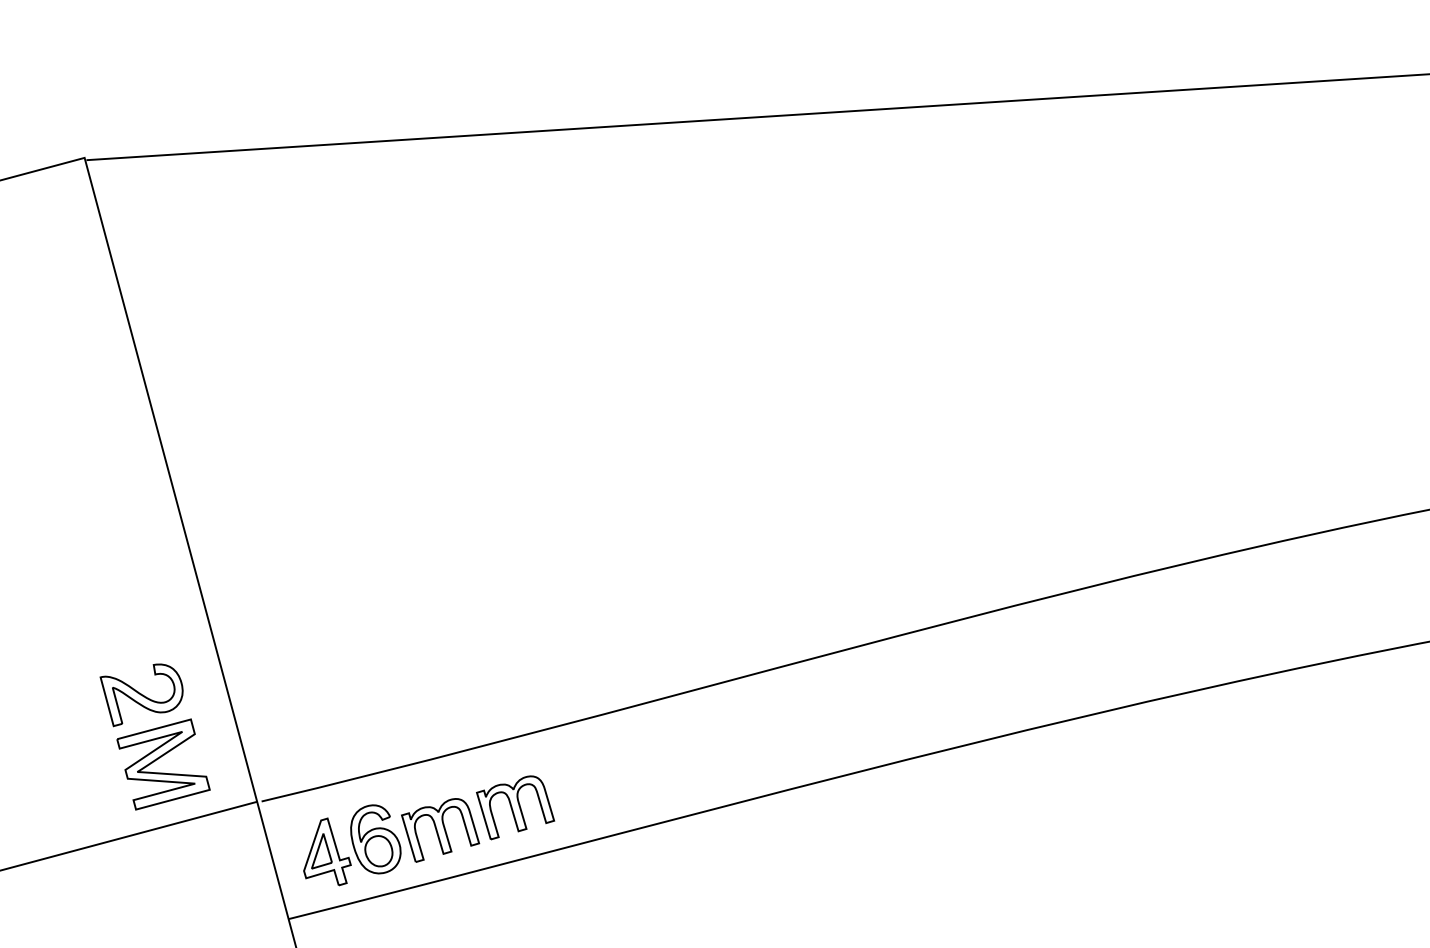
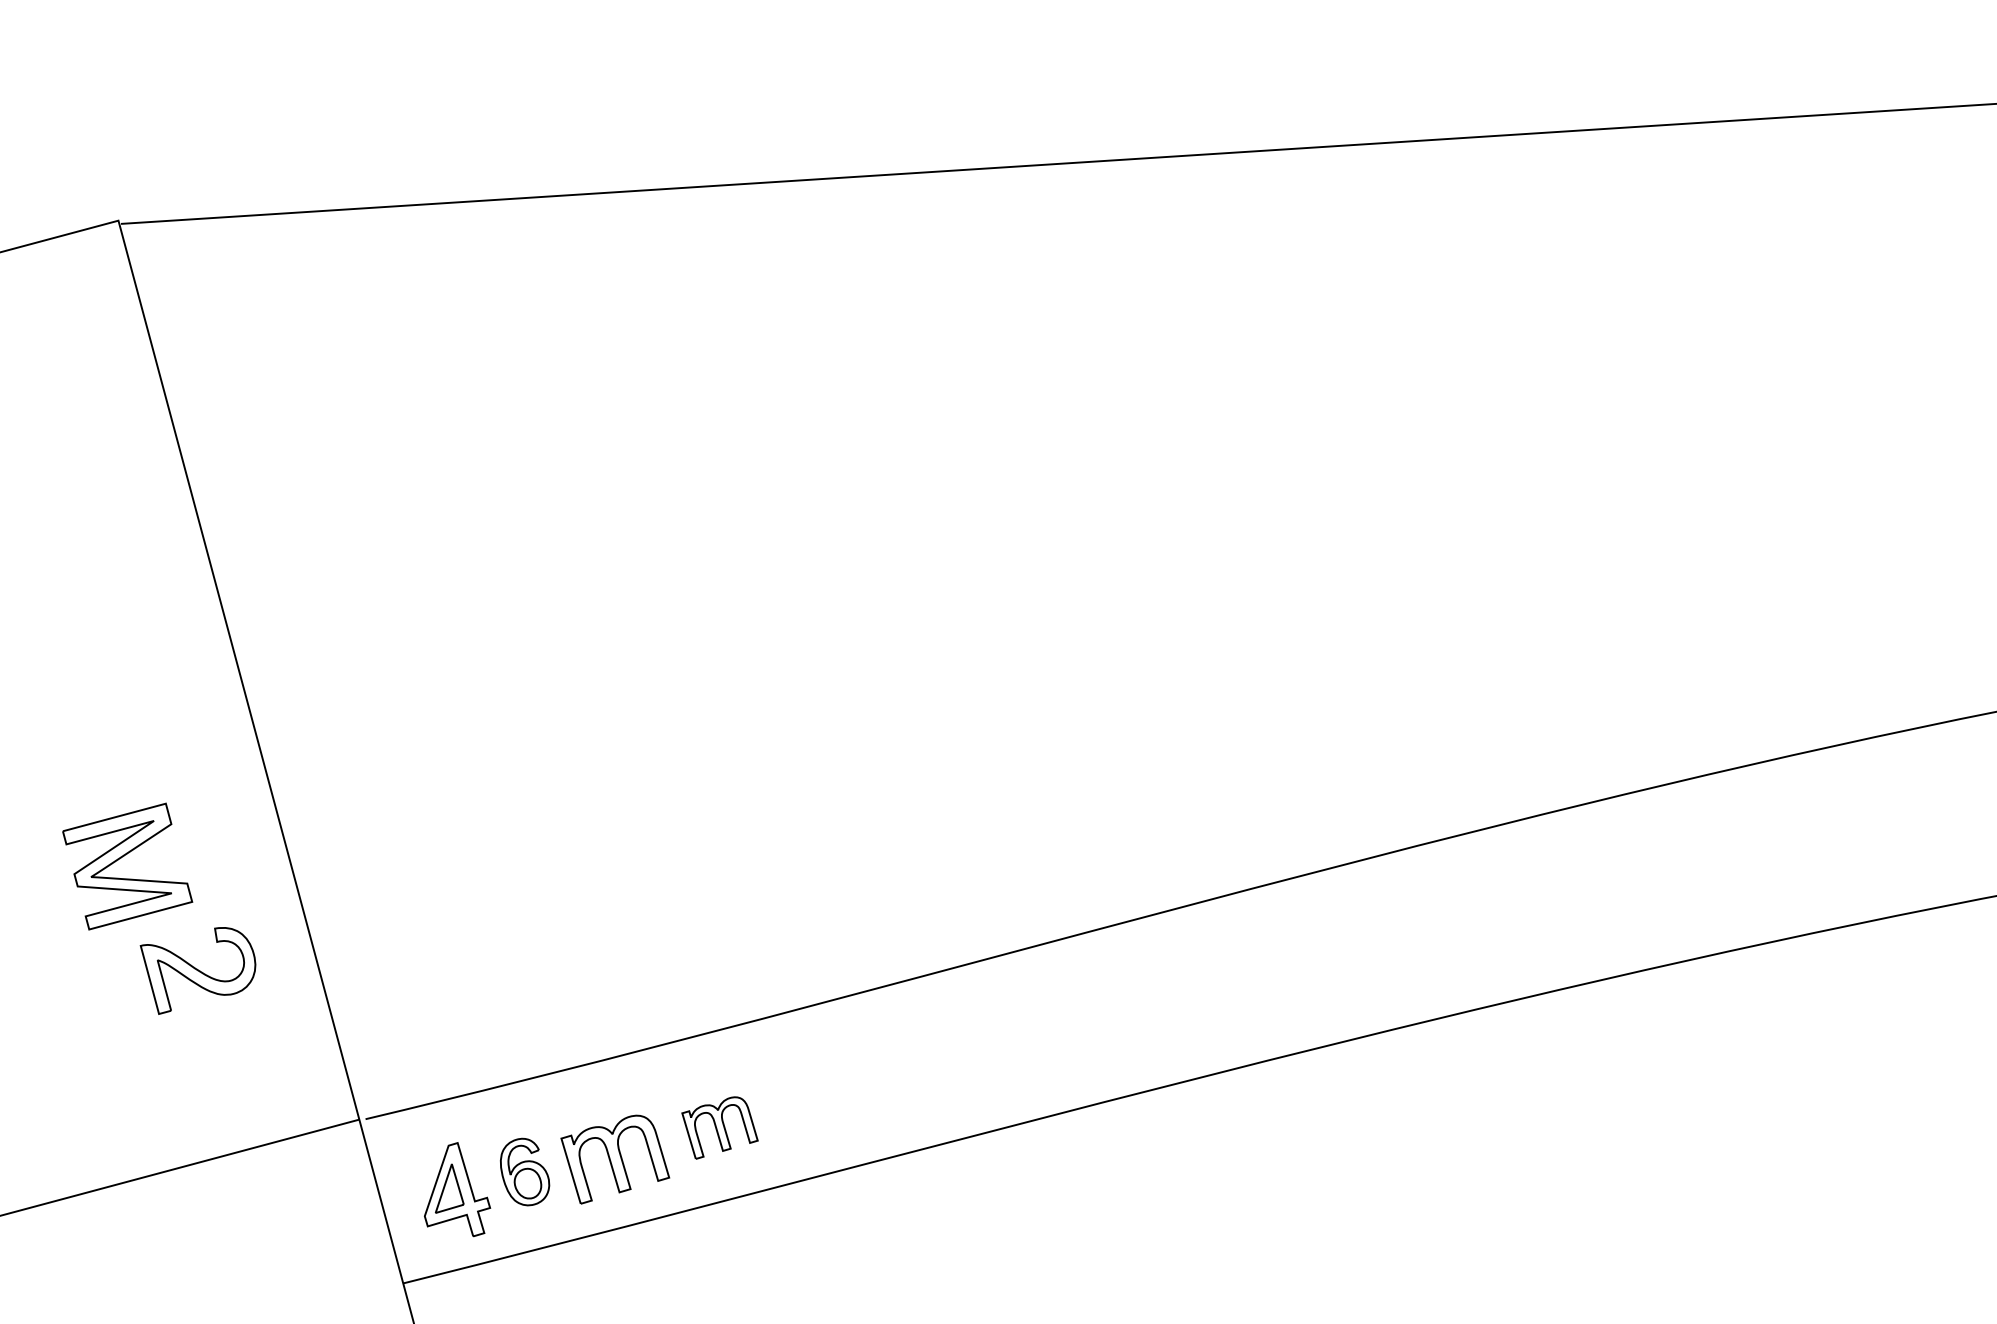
part: (159, 758) -> (121, 858), moved
part: (515, 807) -> (719, 1127), size x0.7
part: (375, 838) -> (524, 1171), size x0.7

